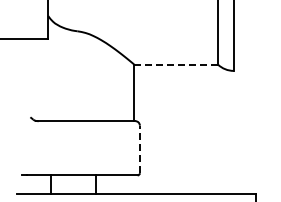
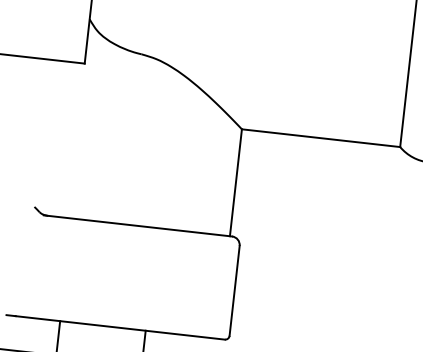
line: (176, 64) -> (321, 138), dashed -> solid
line: (139, 149) -> (233, 290), dashed -> solid

